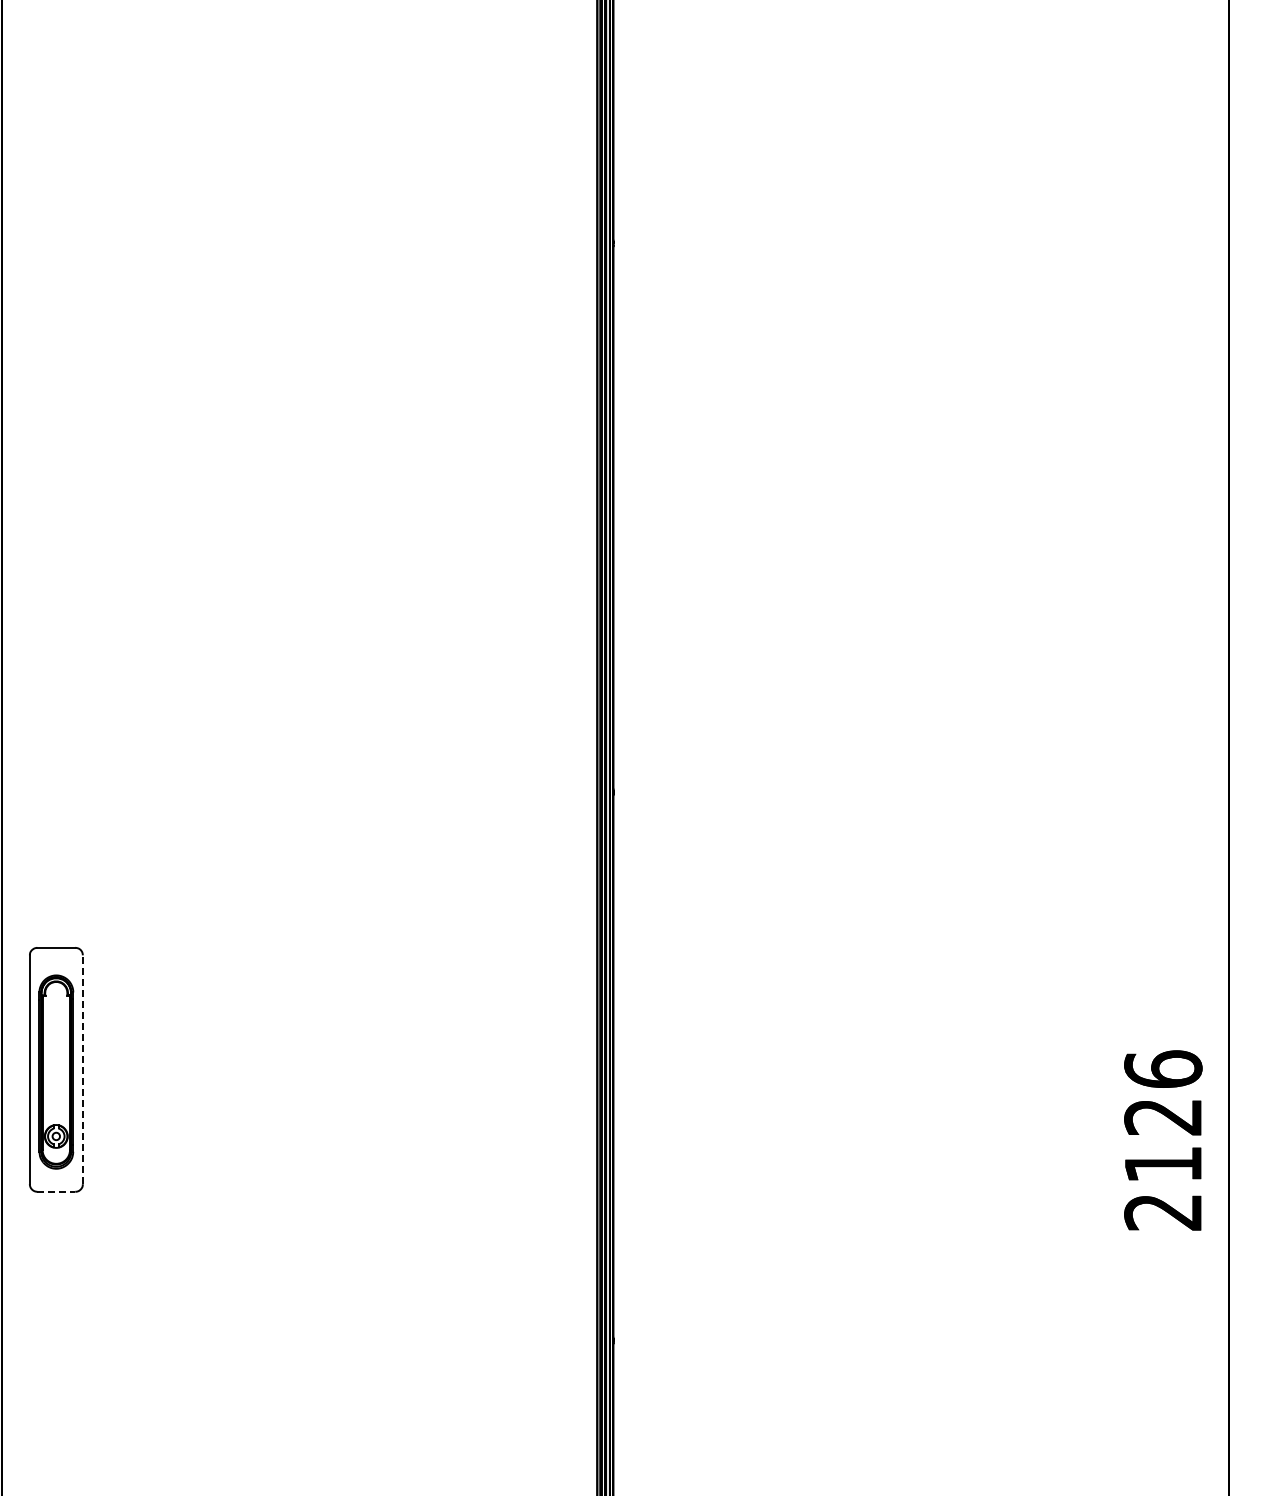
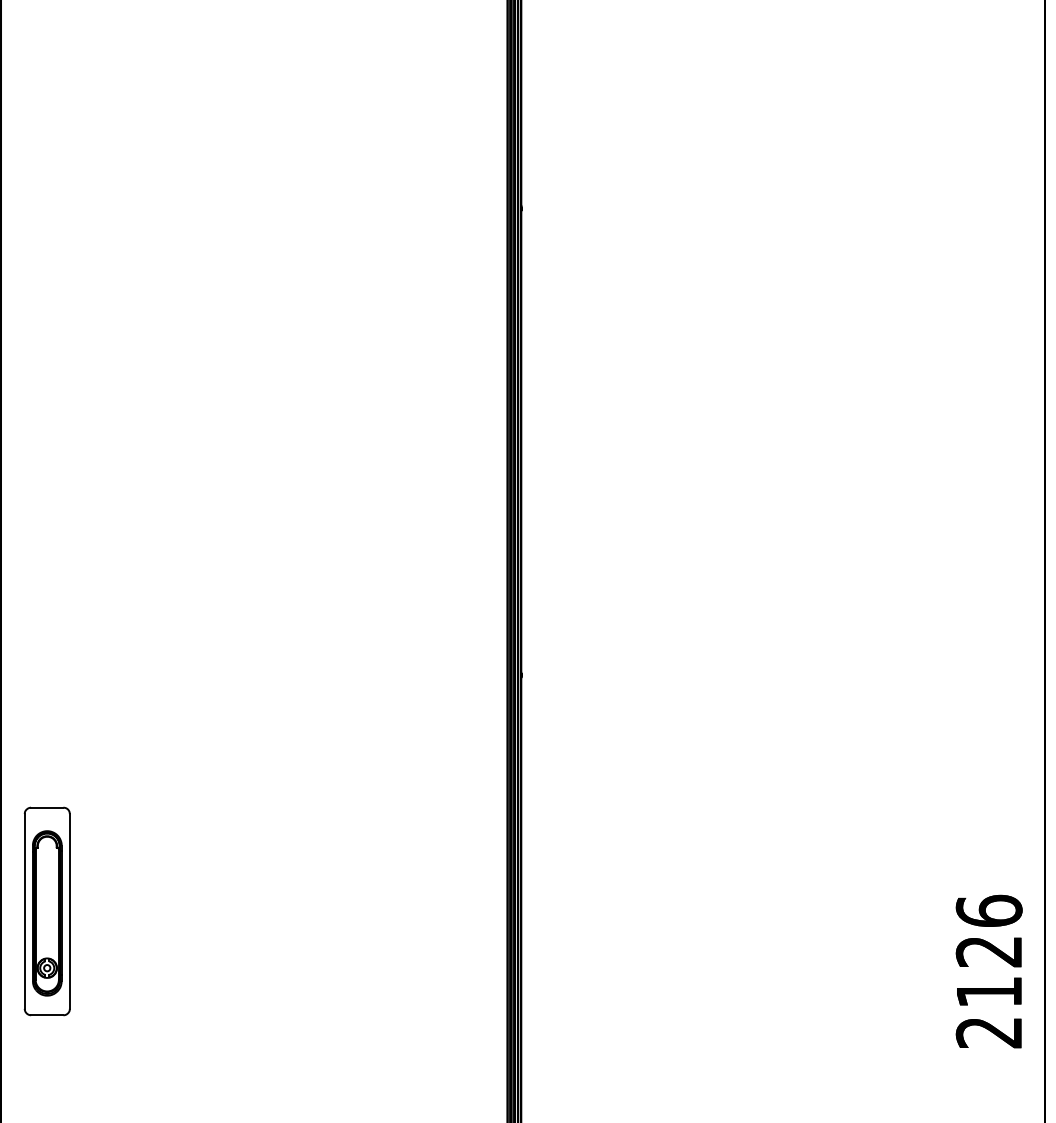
line: (82, 1069) -> (69, 911), dashed -> solid
line: (56, 1191) -> (47, 1015), dashed -> solid

